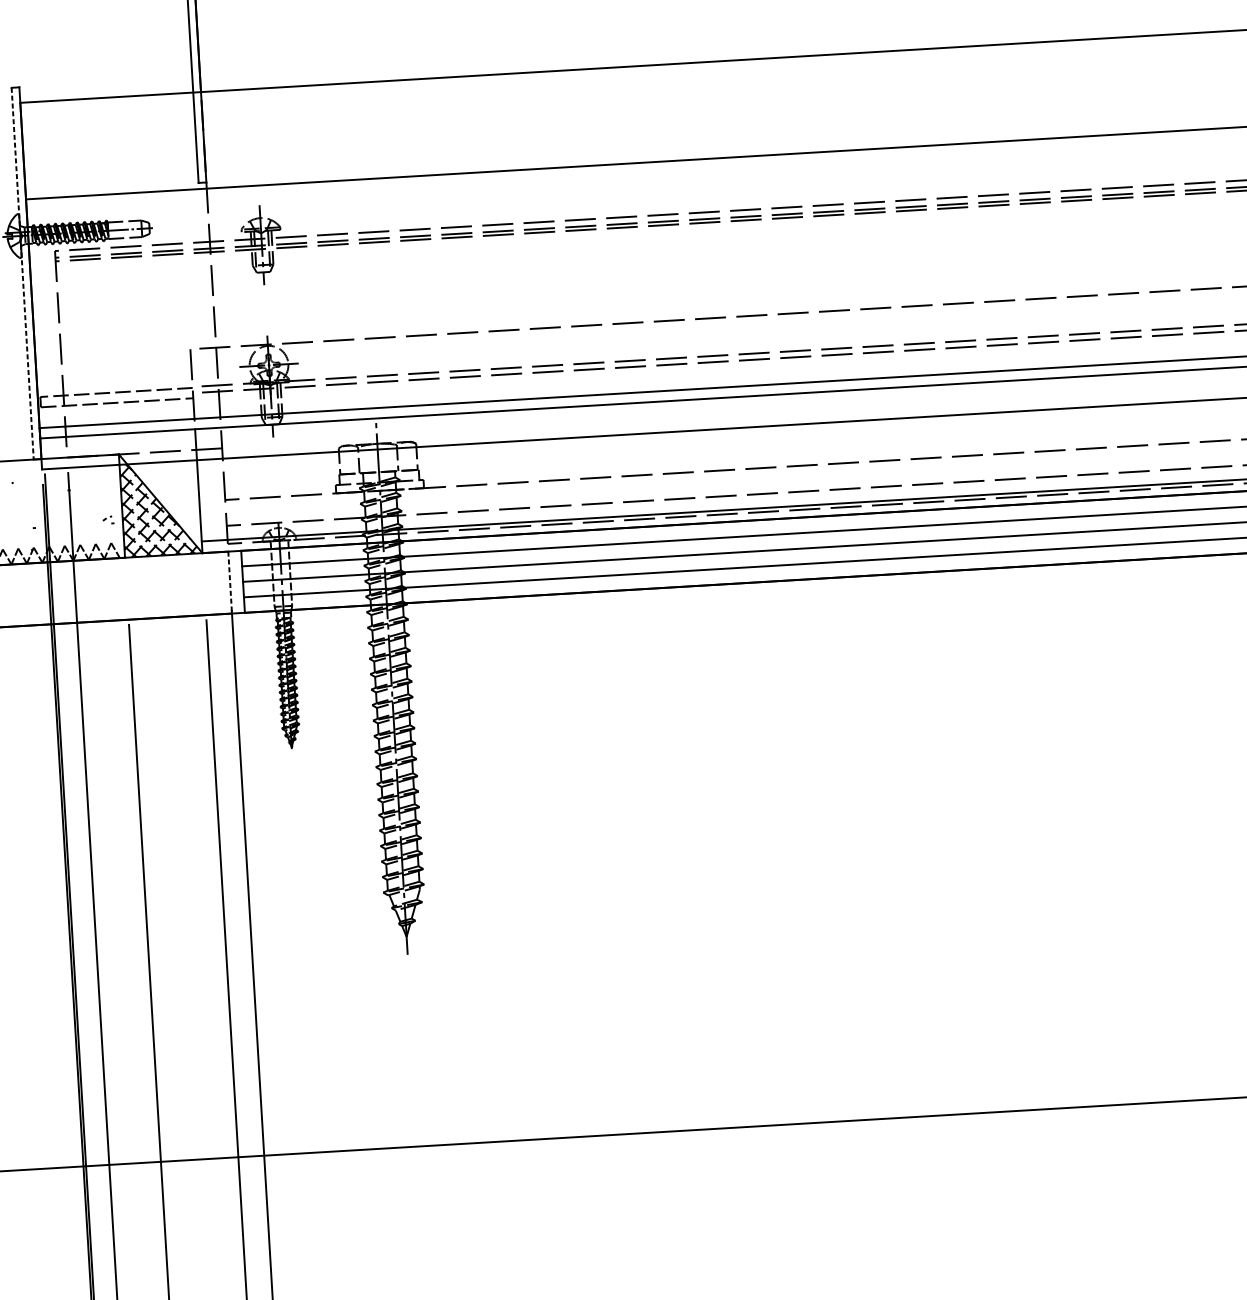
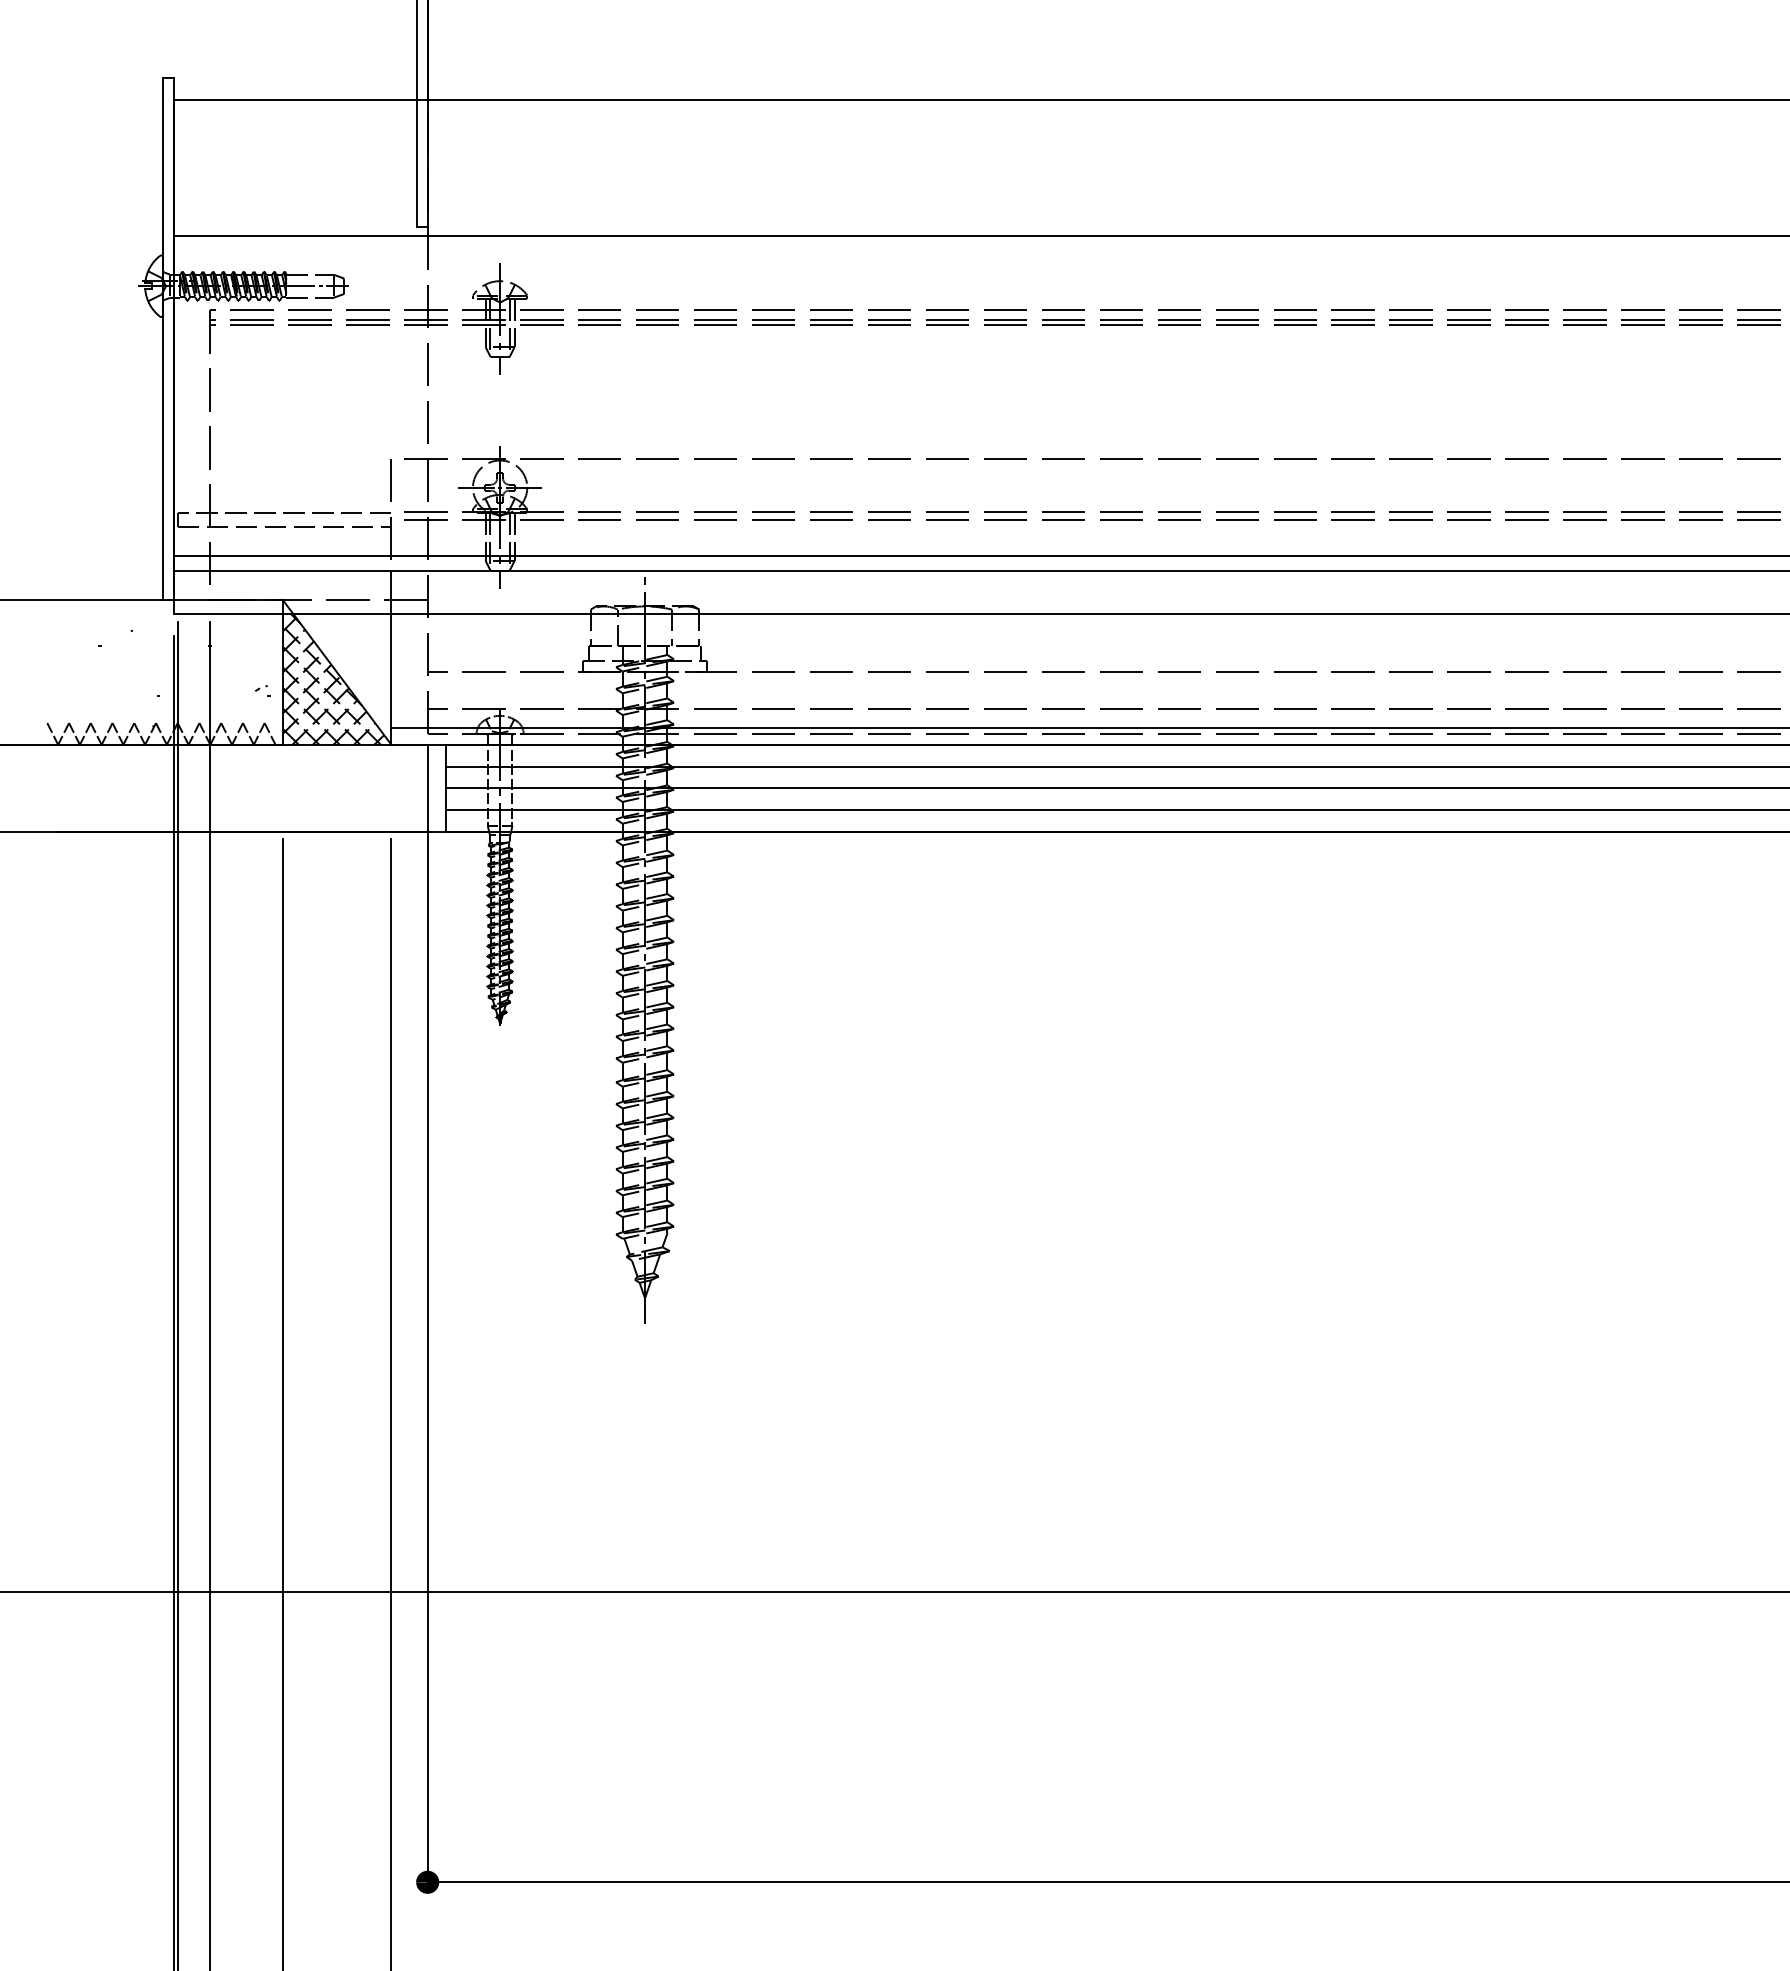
line: (22, 273) -> (163, 339), dashed -> solid
line: (230, 582) -> (427, 788), dashed -> solid

